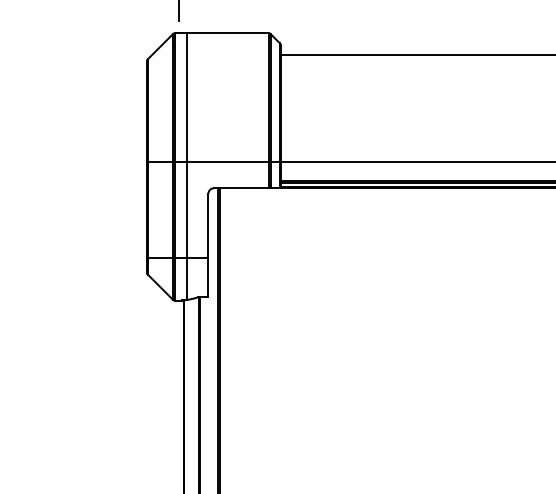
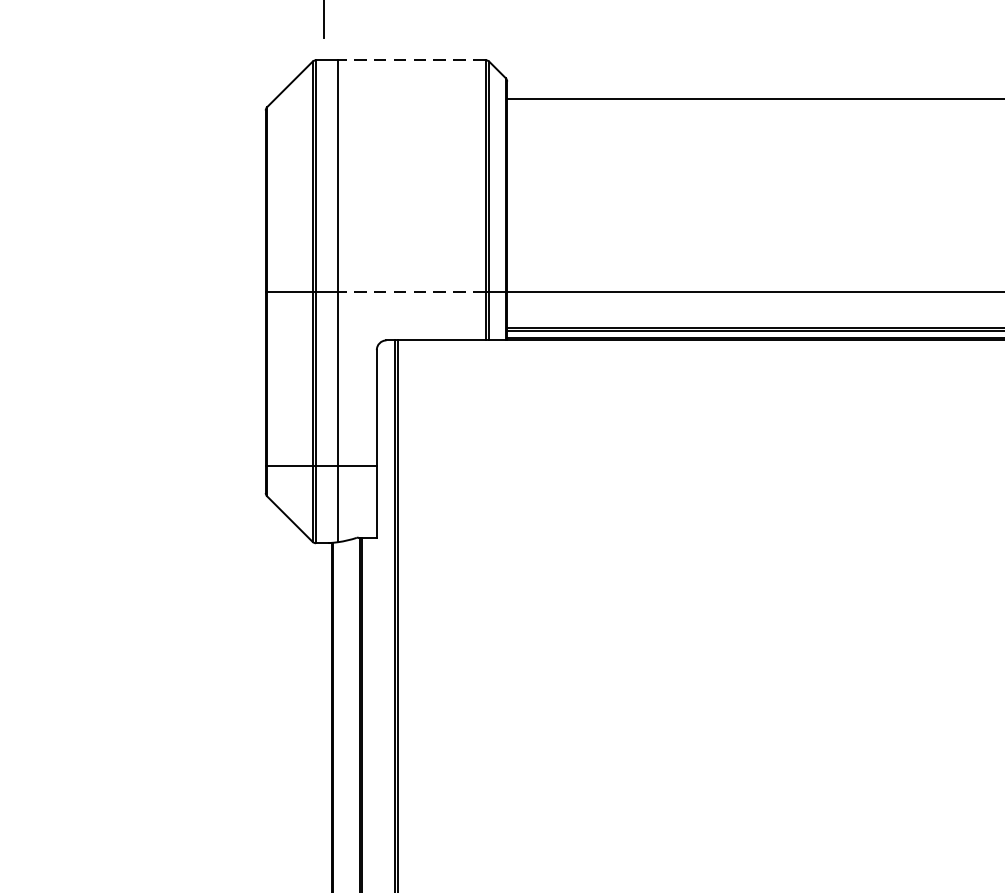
line: (227, 33) -> (411, 60), solid -> dashed
line: (227, 161) -> (411, 291), solid -> dashed

